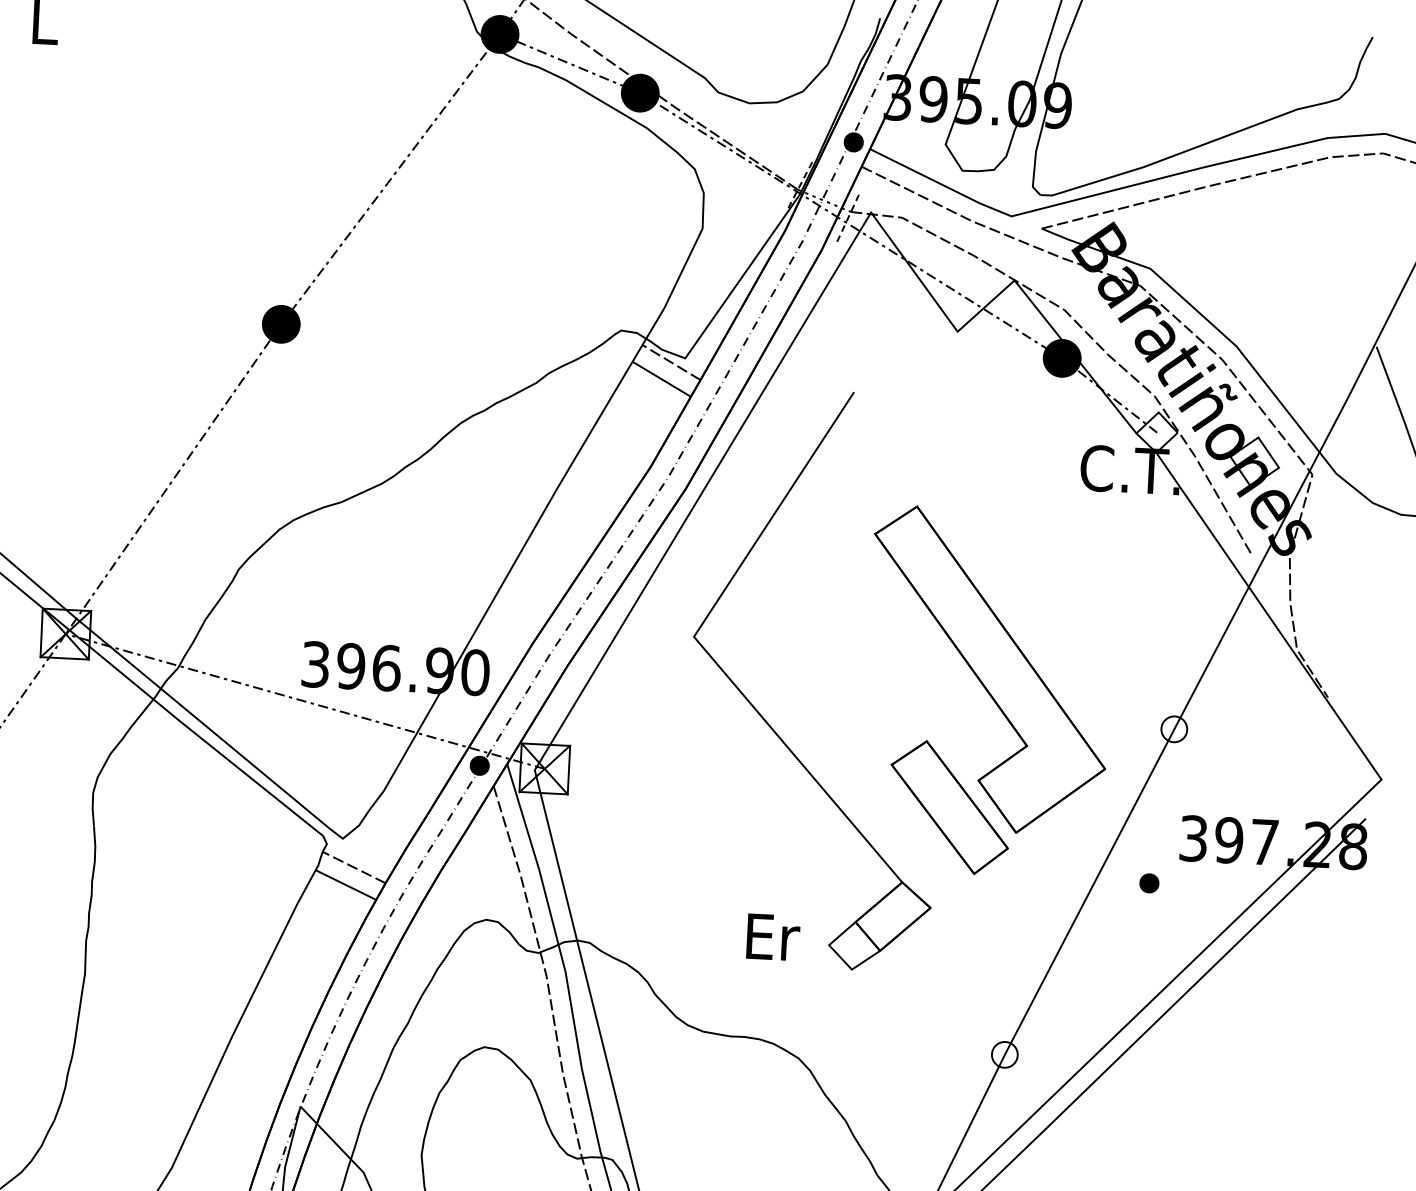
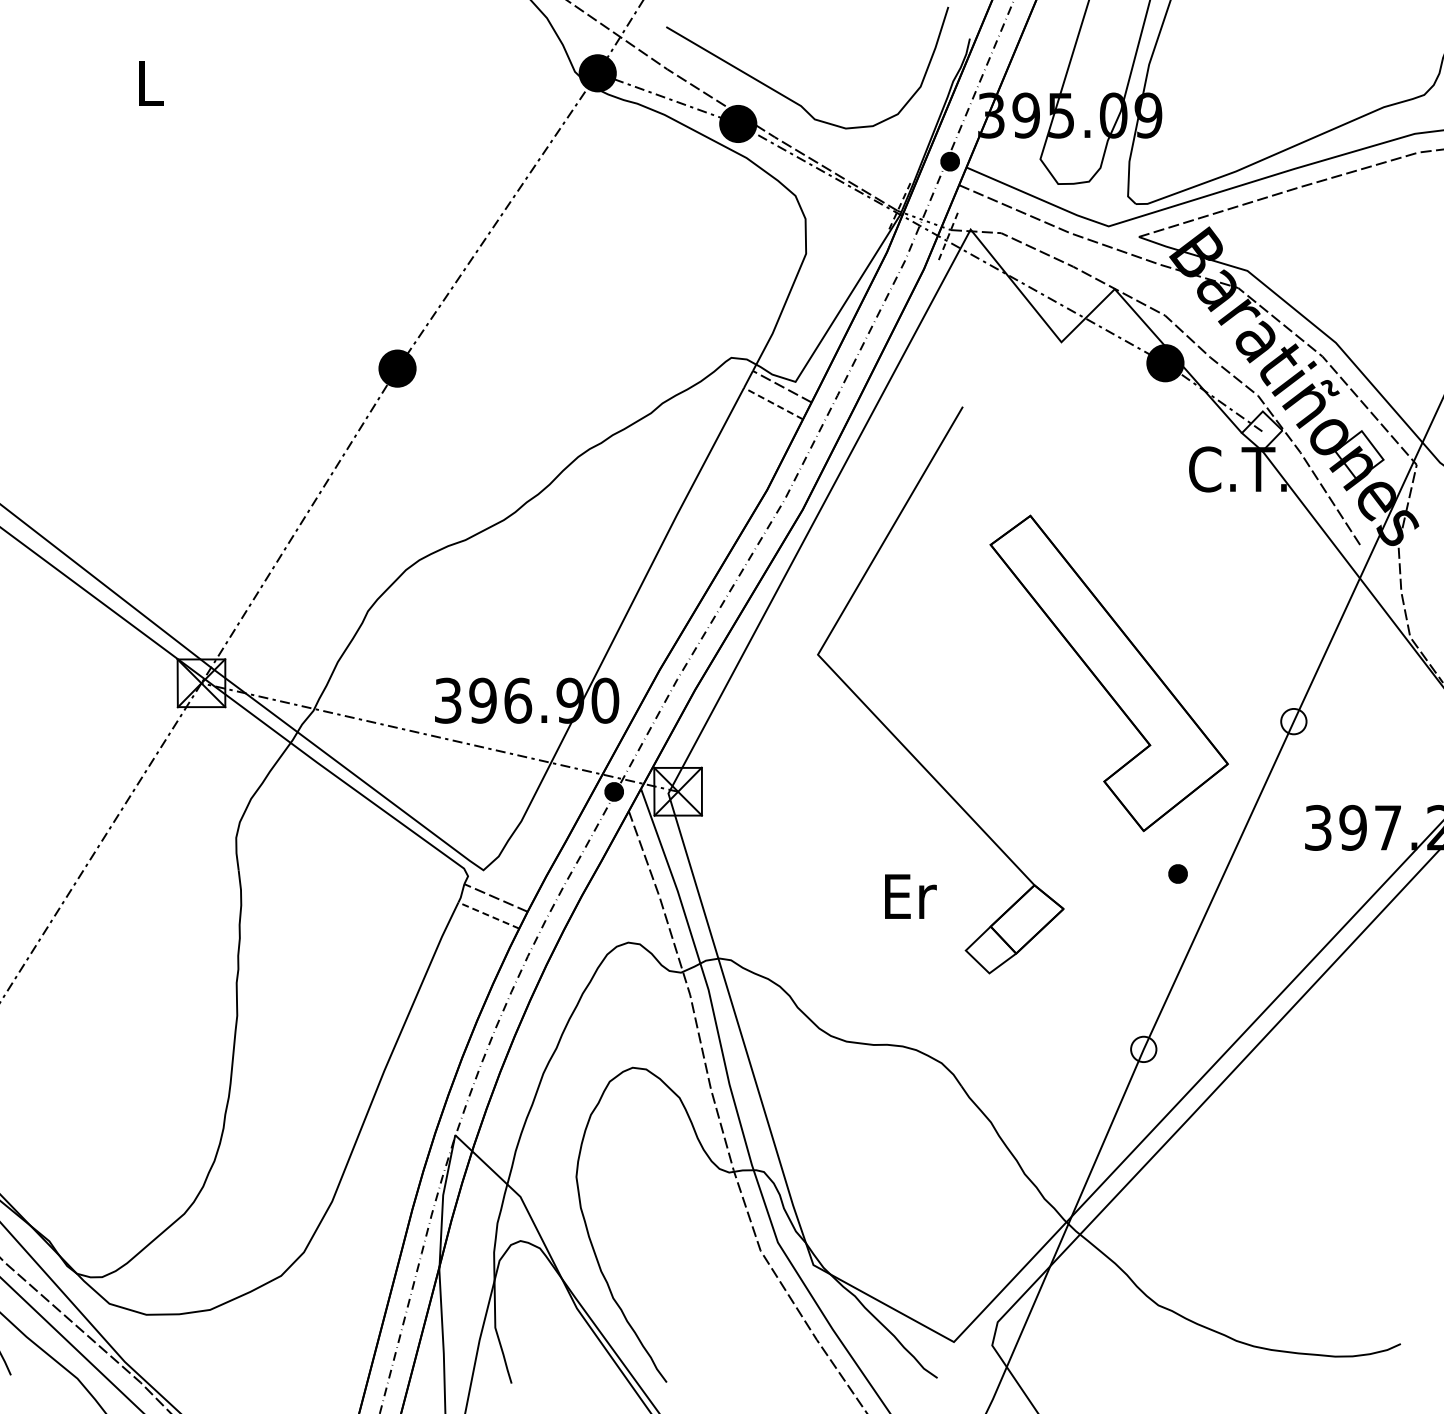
line: (661, 379) -> (773, 403), solid -> dashed
part: (949, 807) -> (1077, 809), removed
part: (1148, 882) -> (1177, 873), moved
line: (345, 884) -> (488, 915), solid -> dashed
text: (773, 937) -> (910, 896), moved

